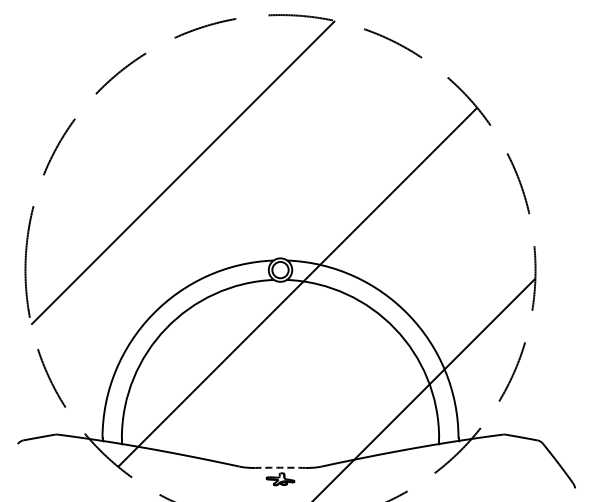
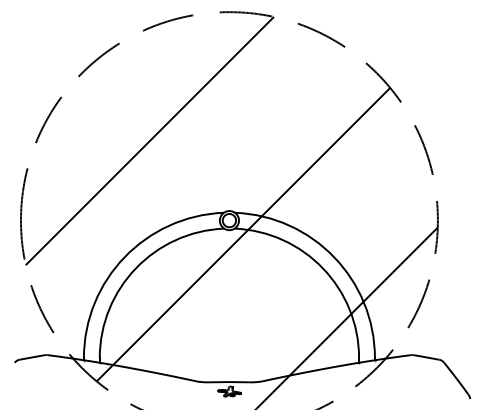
arc: (280, 467) -> (229, 381), dashed -> solid

